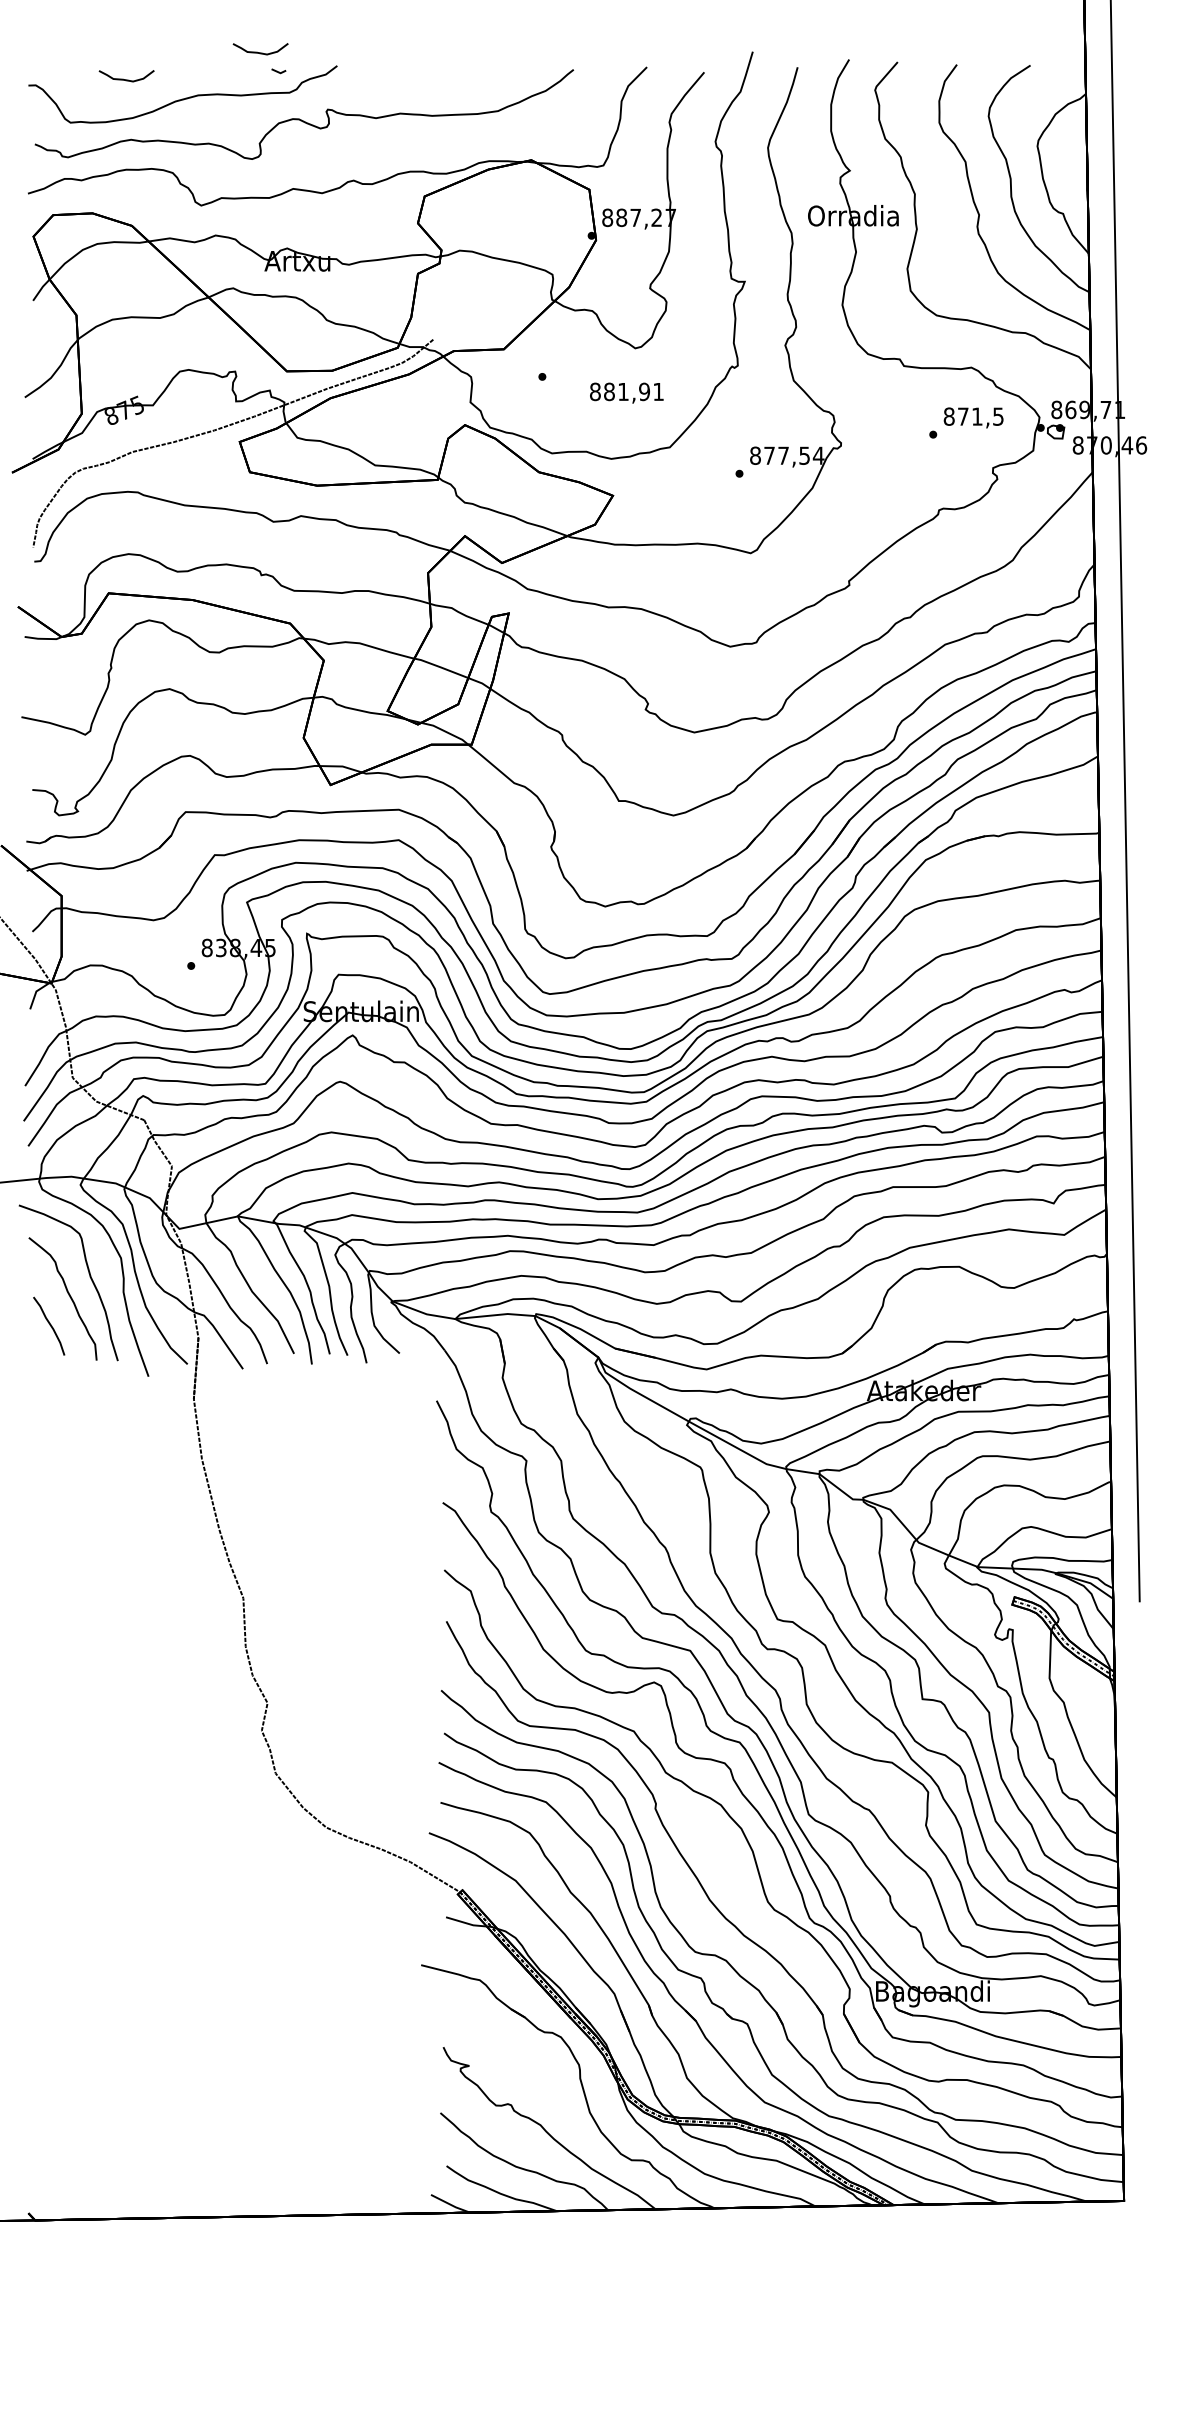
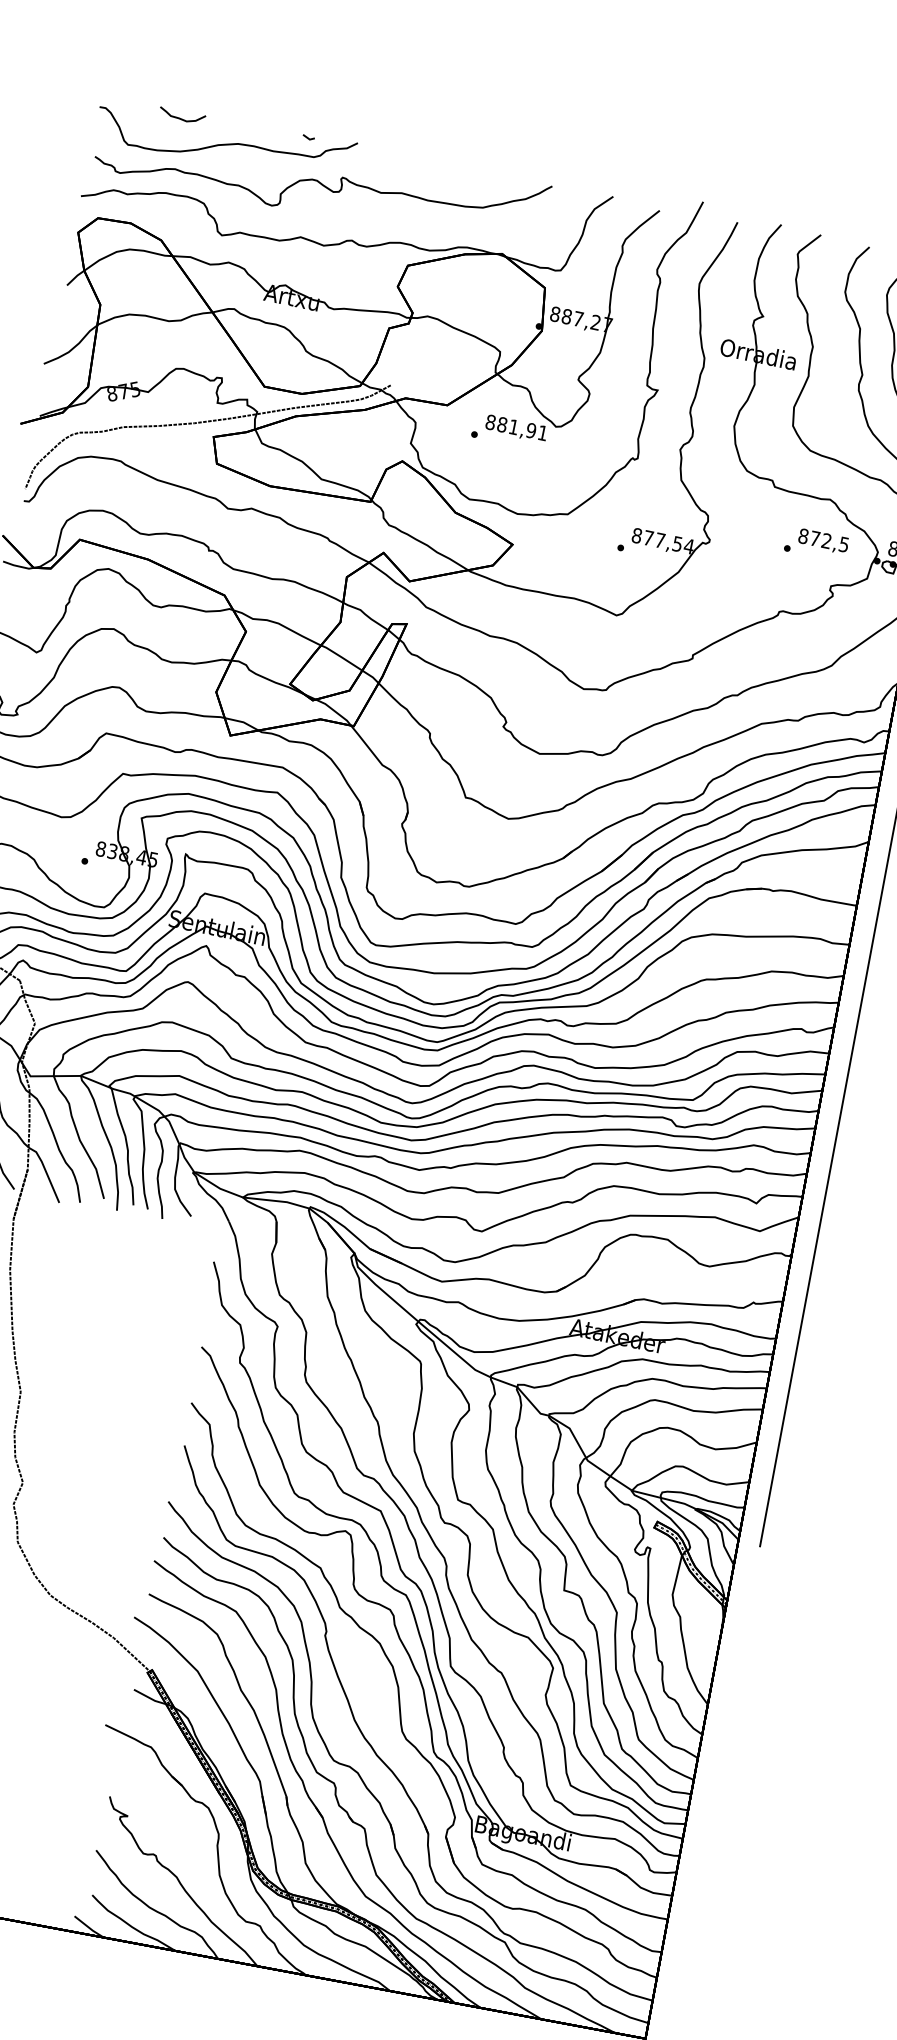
curve: (260, 52) -> (296, 119), removed
text: (626, 392) -> (516, 428), moved
text: (977, 416) -> (826, 541), 871,5 -> 872,5

